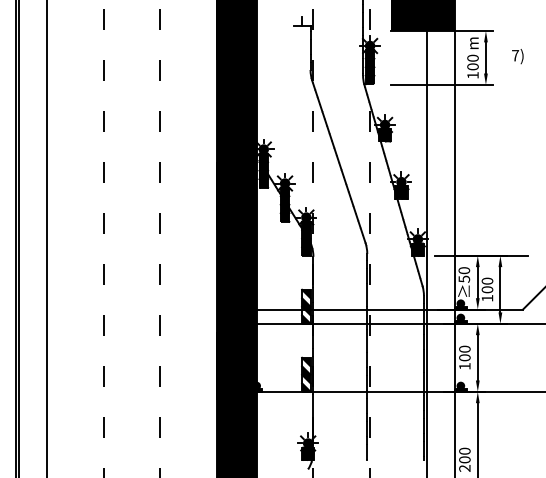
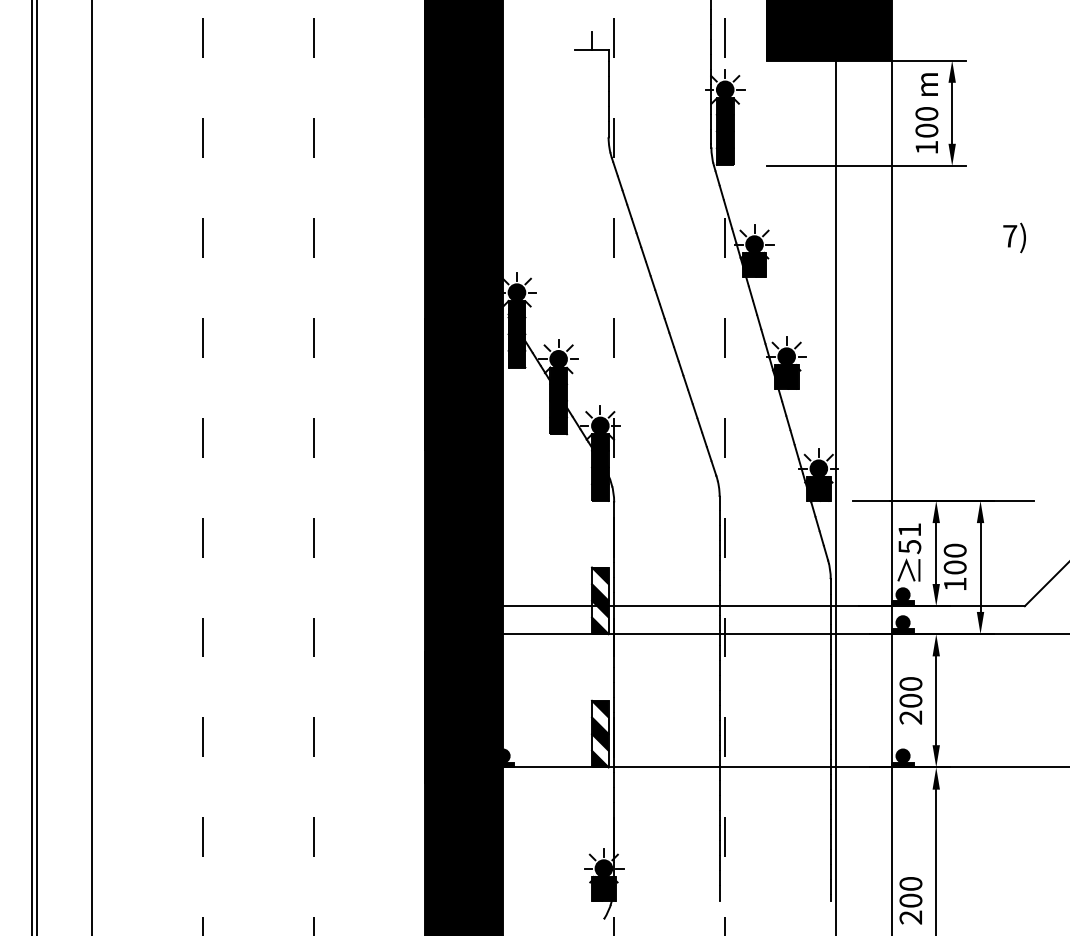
text: (517, 56) -> (1014, 237), moved
text: (464, 270) -> (910, 529), 50 -> 51
text: (464, 366) -> (910, 717), 100 -> 200

